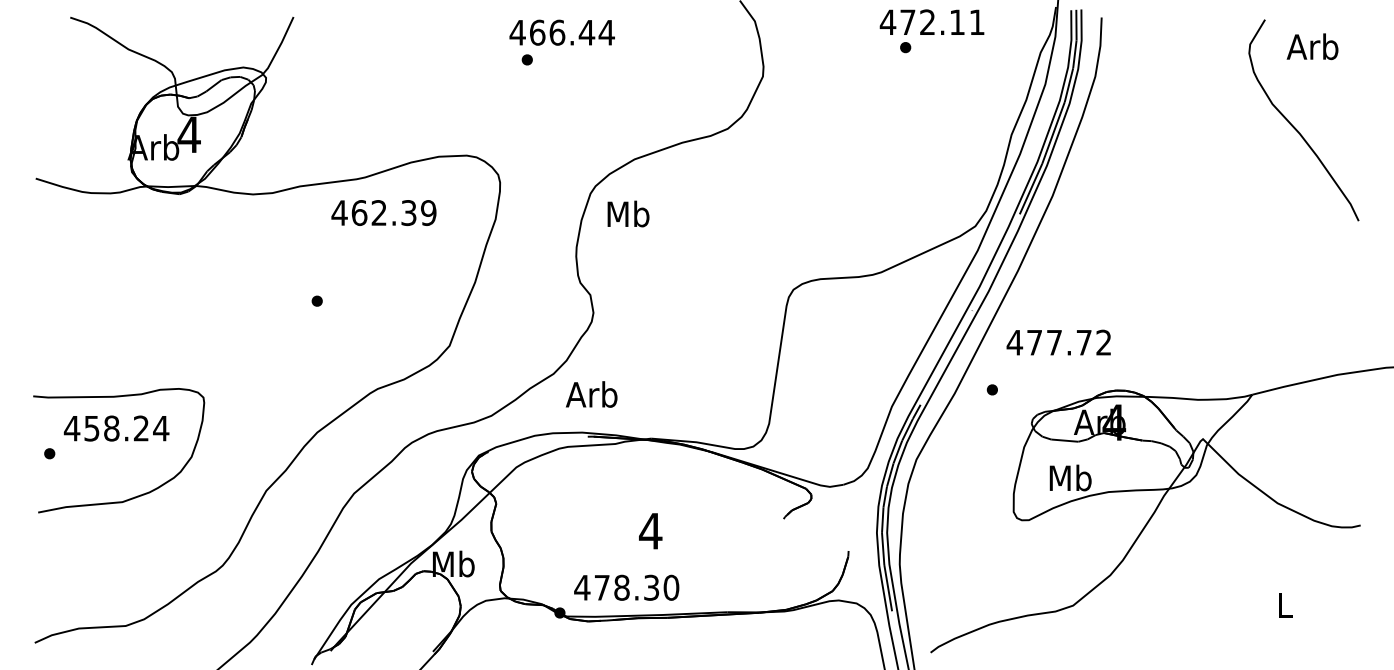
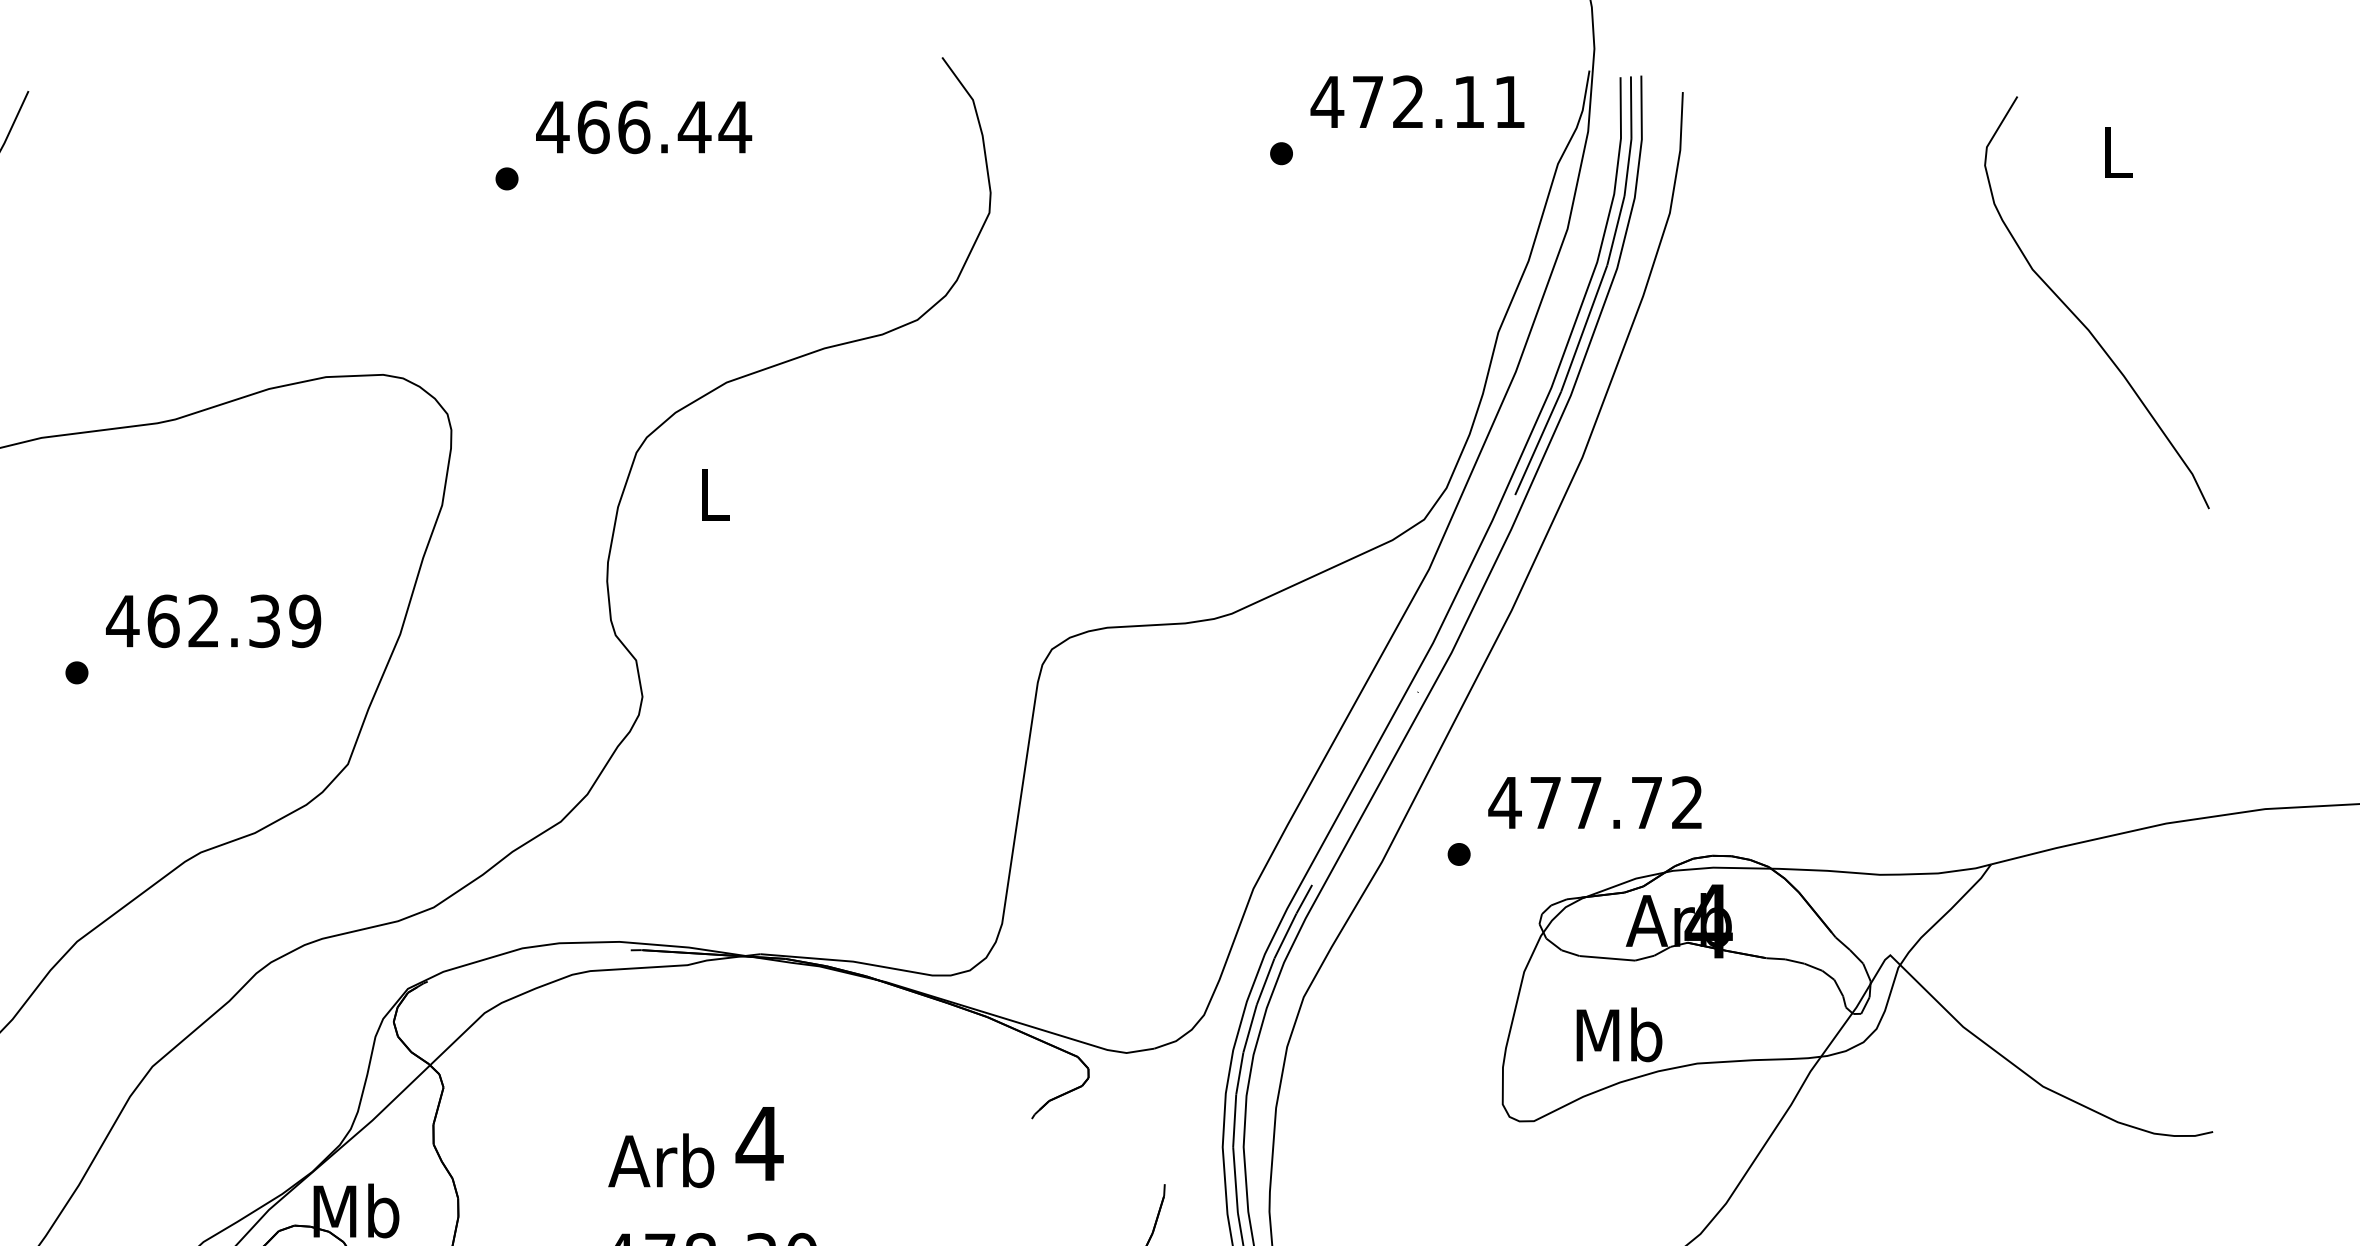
text: (931, 21) -> (1416, 100), moved
text: (561, 32) -> (642, 126), moved
text: (1312, 46) -> (2114, 151), Arb -> L
text: (383, 212) -> (212, 620), moved
text: (628, 213) -> (714, 493), Mb -> L
text: (1058, 342) -> (1594, 802), moved
text: (591, 394) -> (660, 1160), moved

